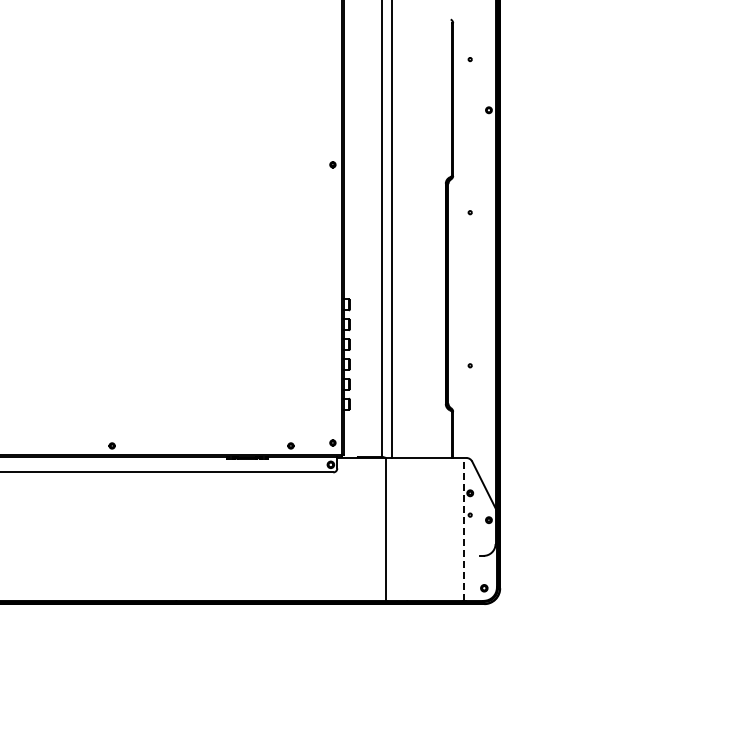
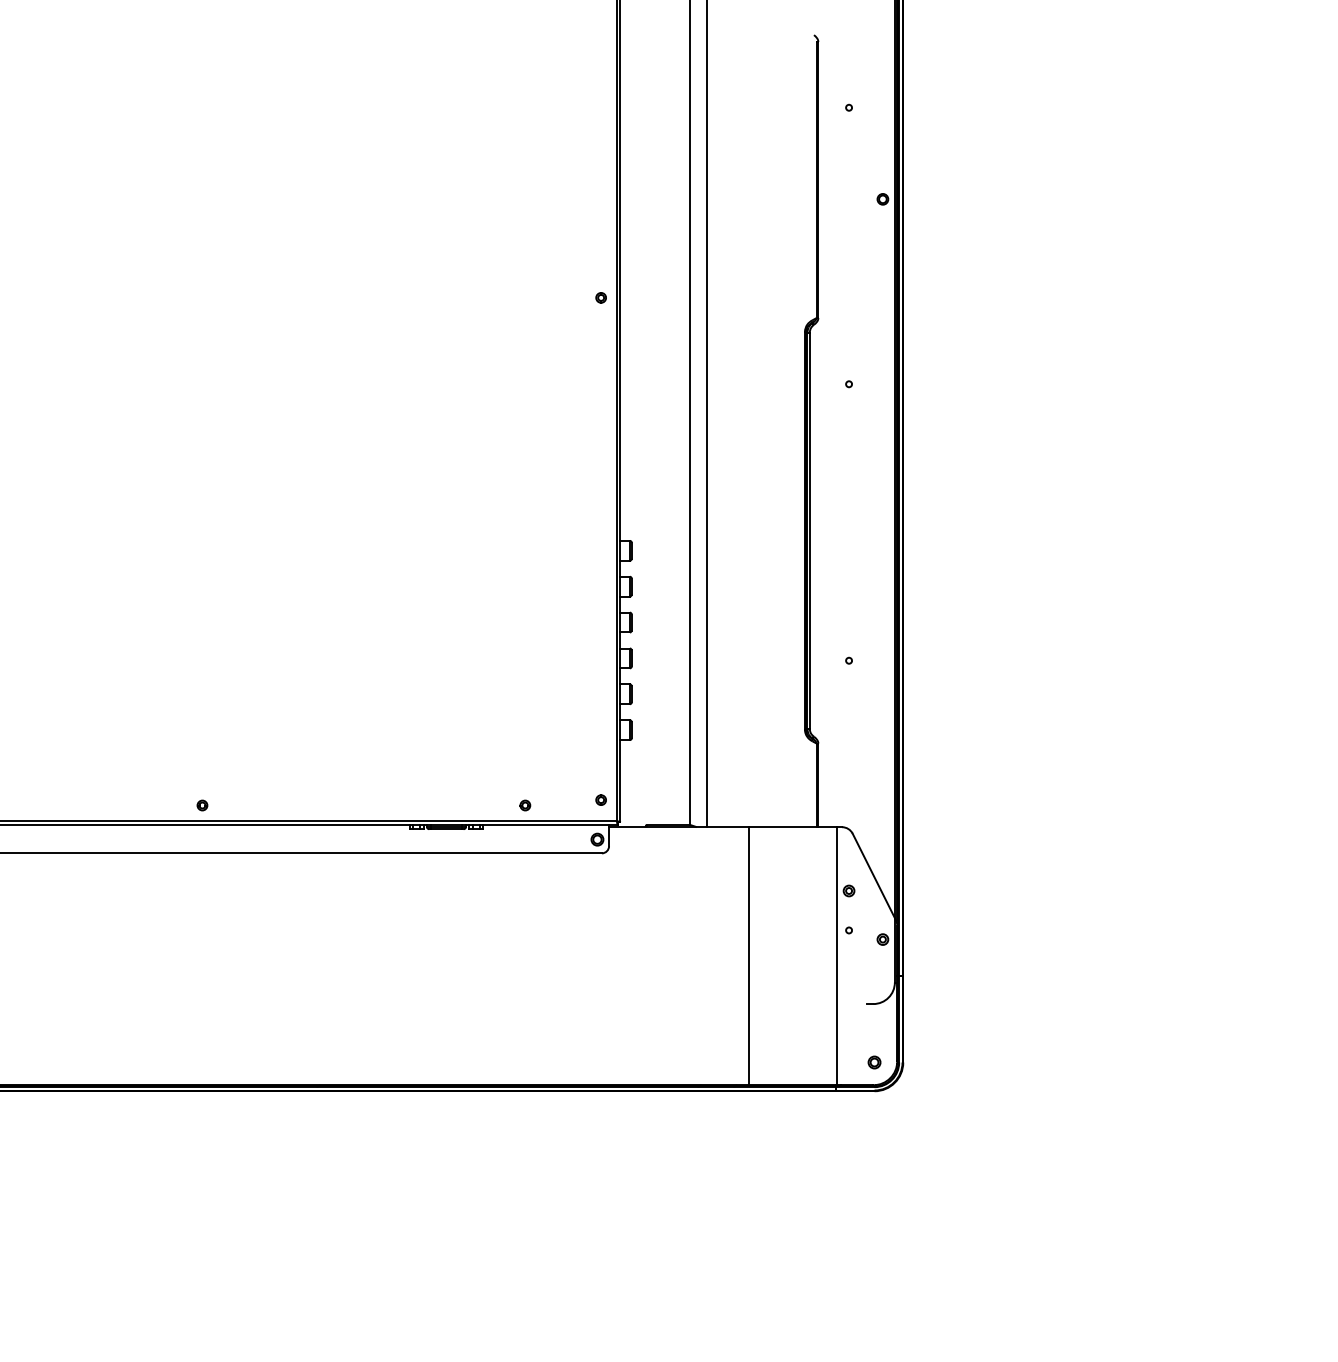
line: (385, 528) -> (748, 954), moved
line: (463, 528) -> (836, 954), dashed -> solid

